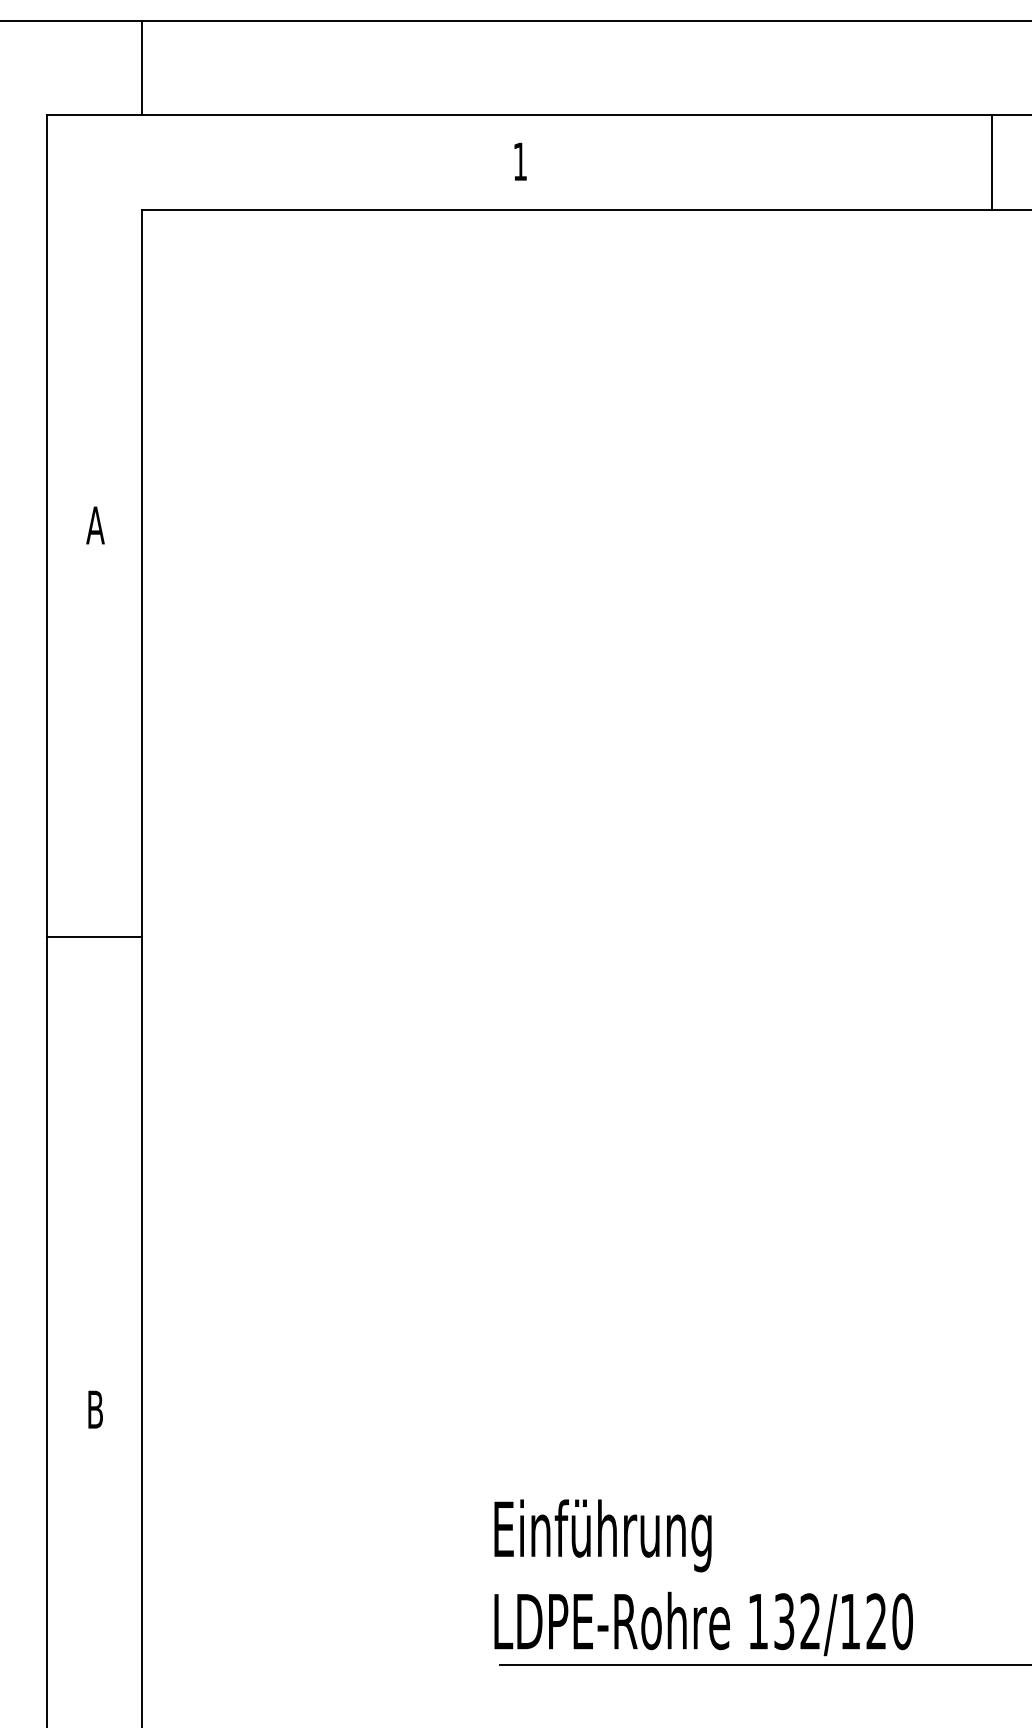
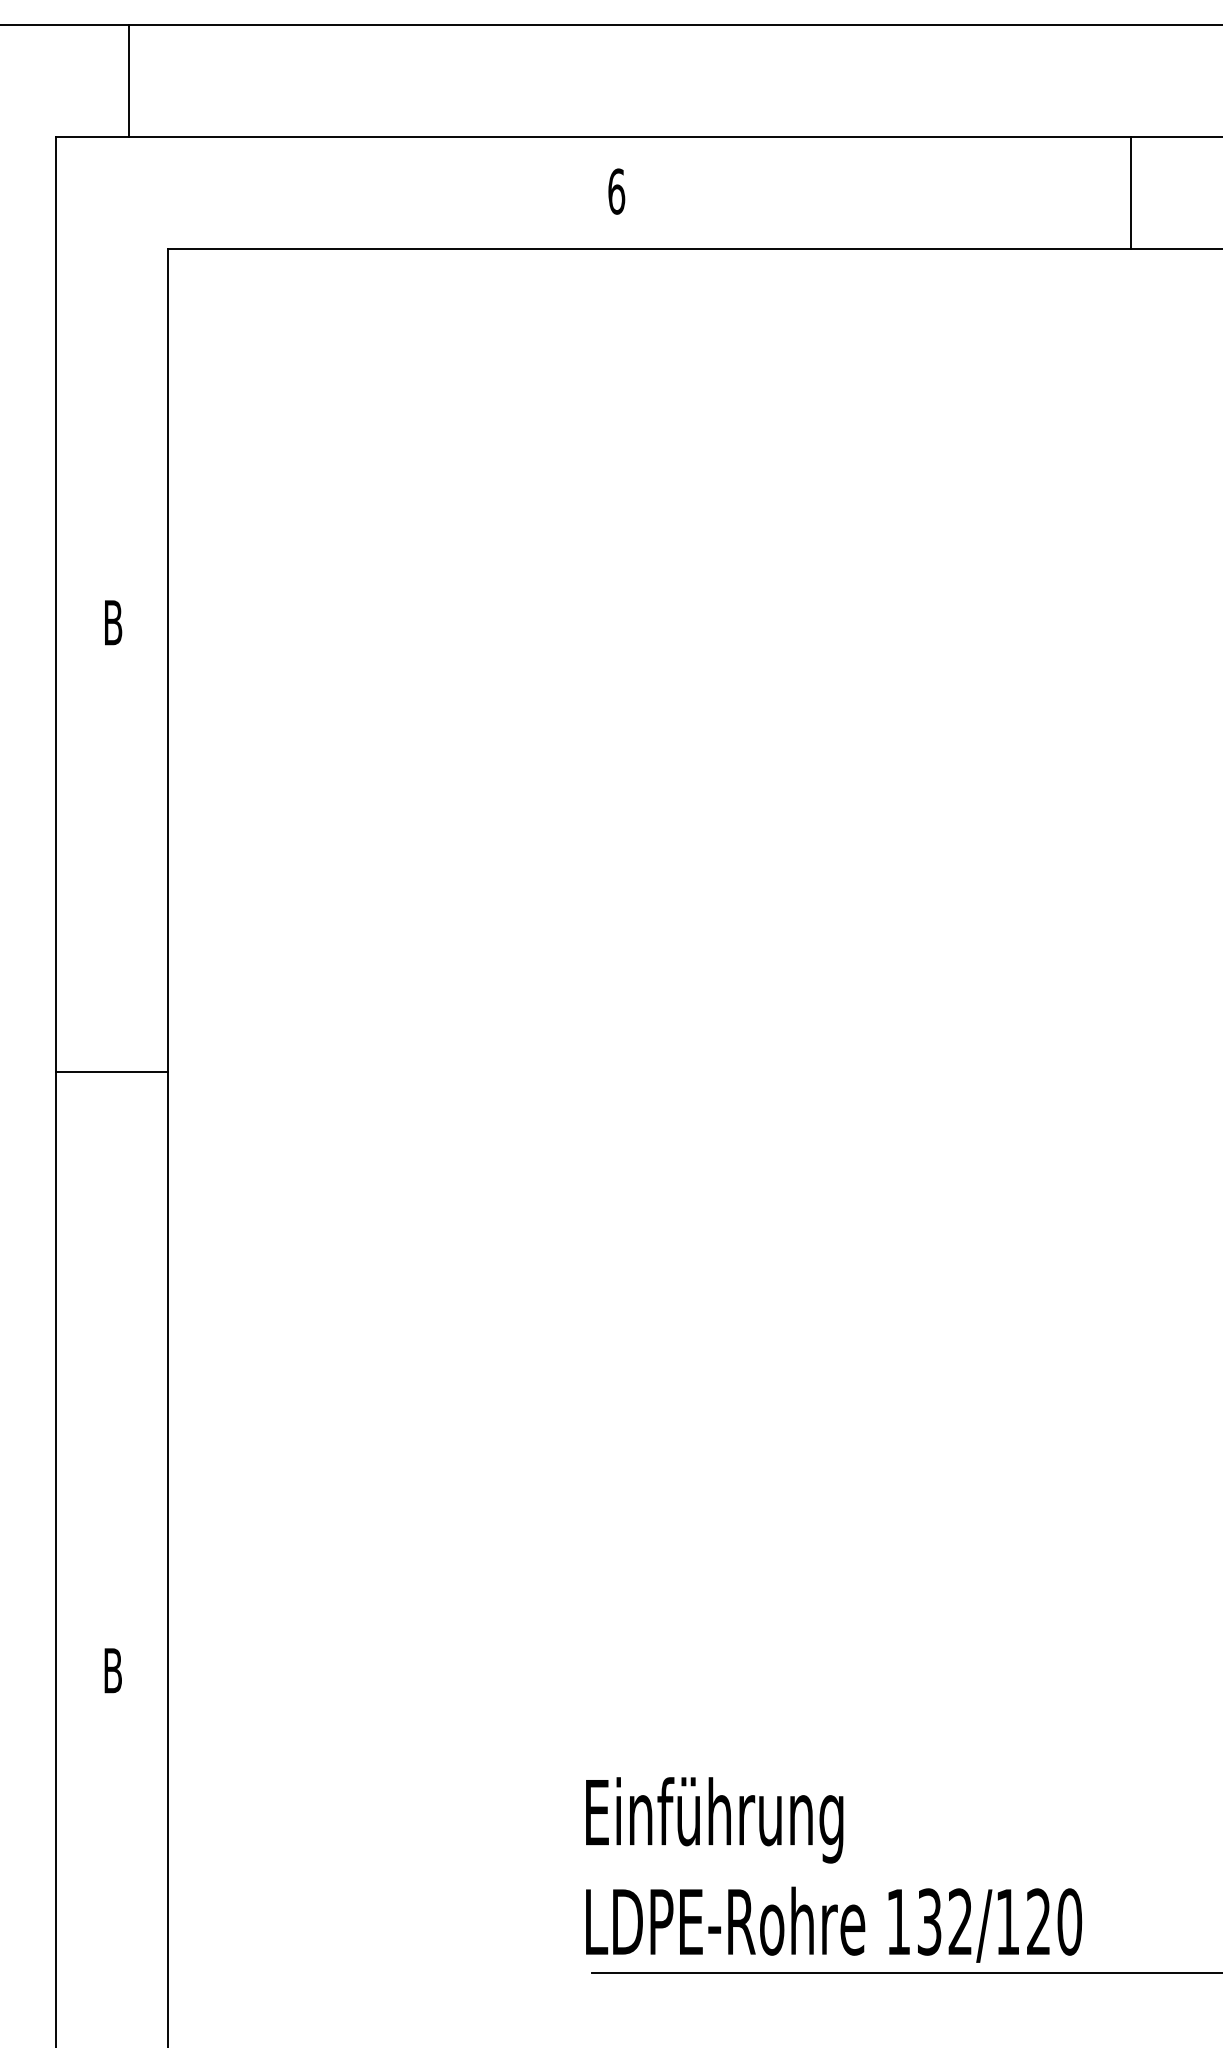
line: (141, 67) -> (128, 80), moved
text: (520, 161) -> (616, 191), 1 -> 6
line: (991, 162) -> (1131, 192), moved
text: (95, 525) -> (113, 622), A -> B
line: (94, 936) -> (111, 1071), moved

